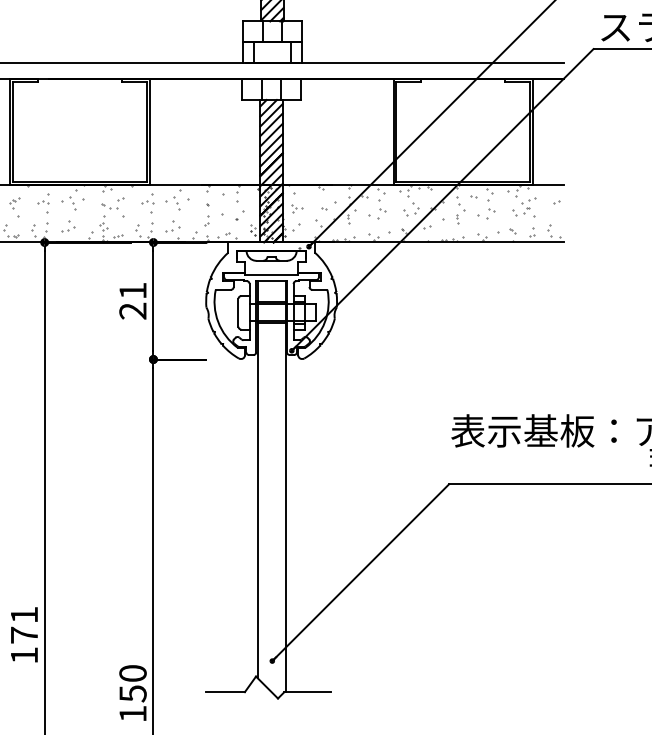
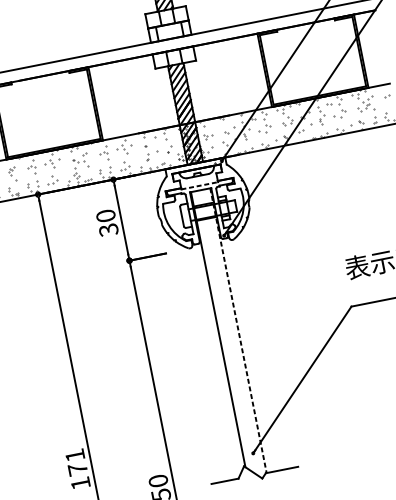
line: (272, 274) -> (200, 185), solid -> dashed
text: (132, 300) -> (106, 222), 21 -> 30
line: (285, 487) -> (238, 331), solid -> dashed

